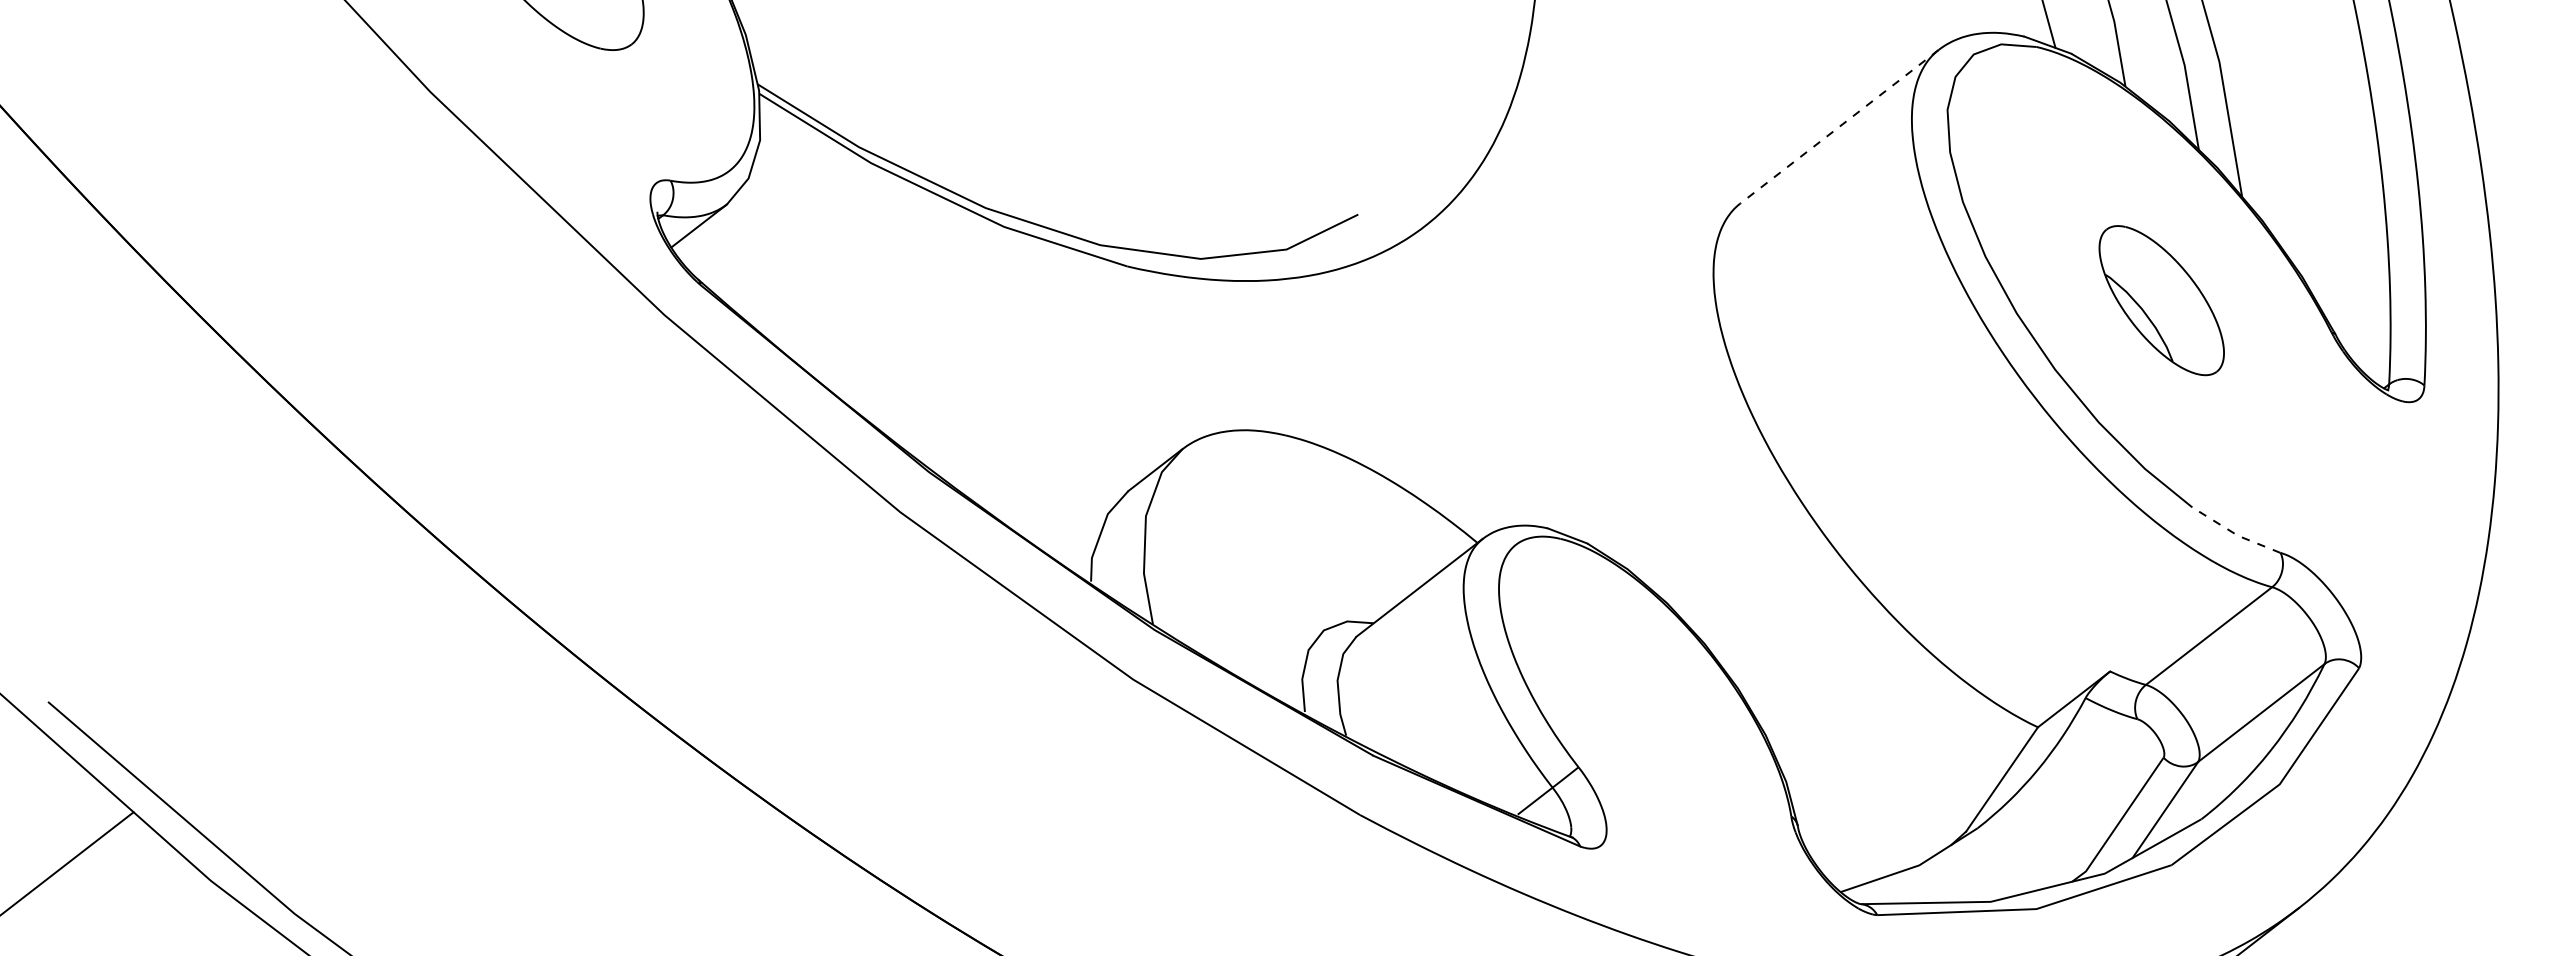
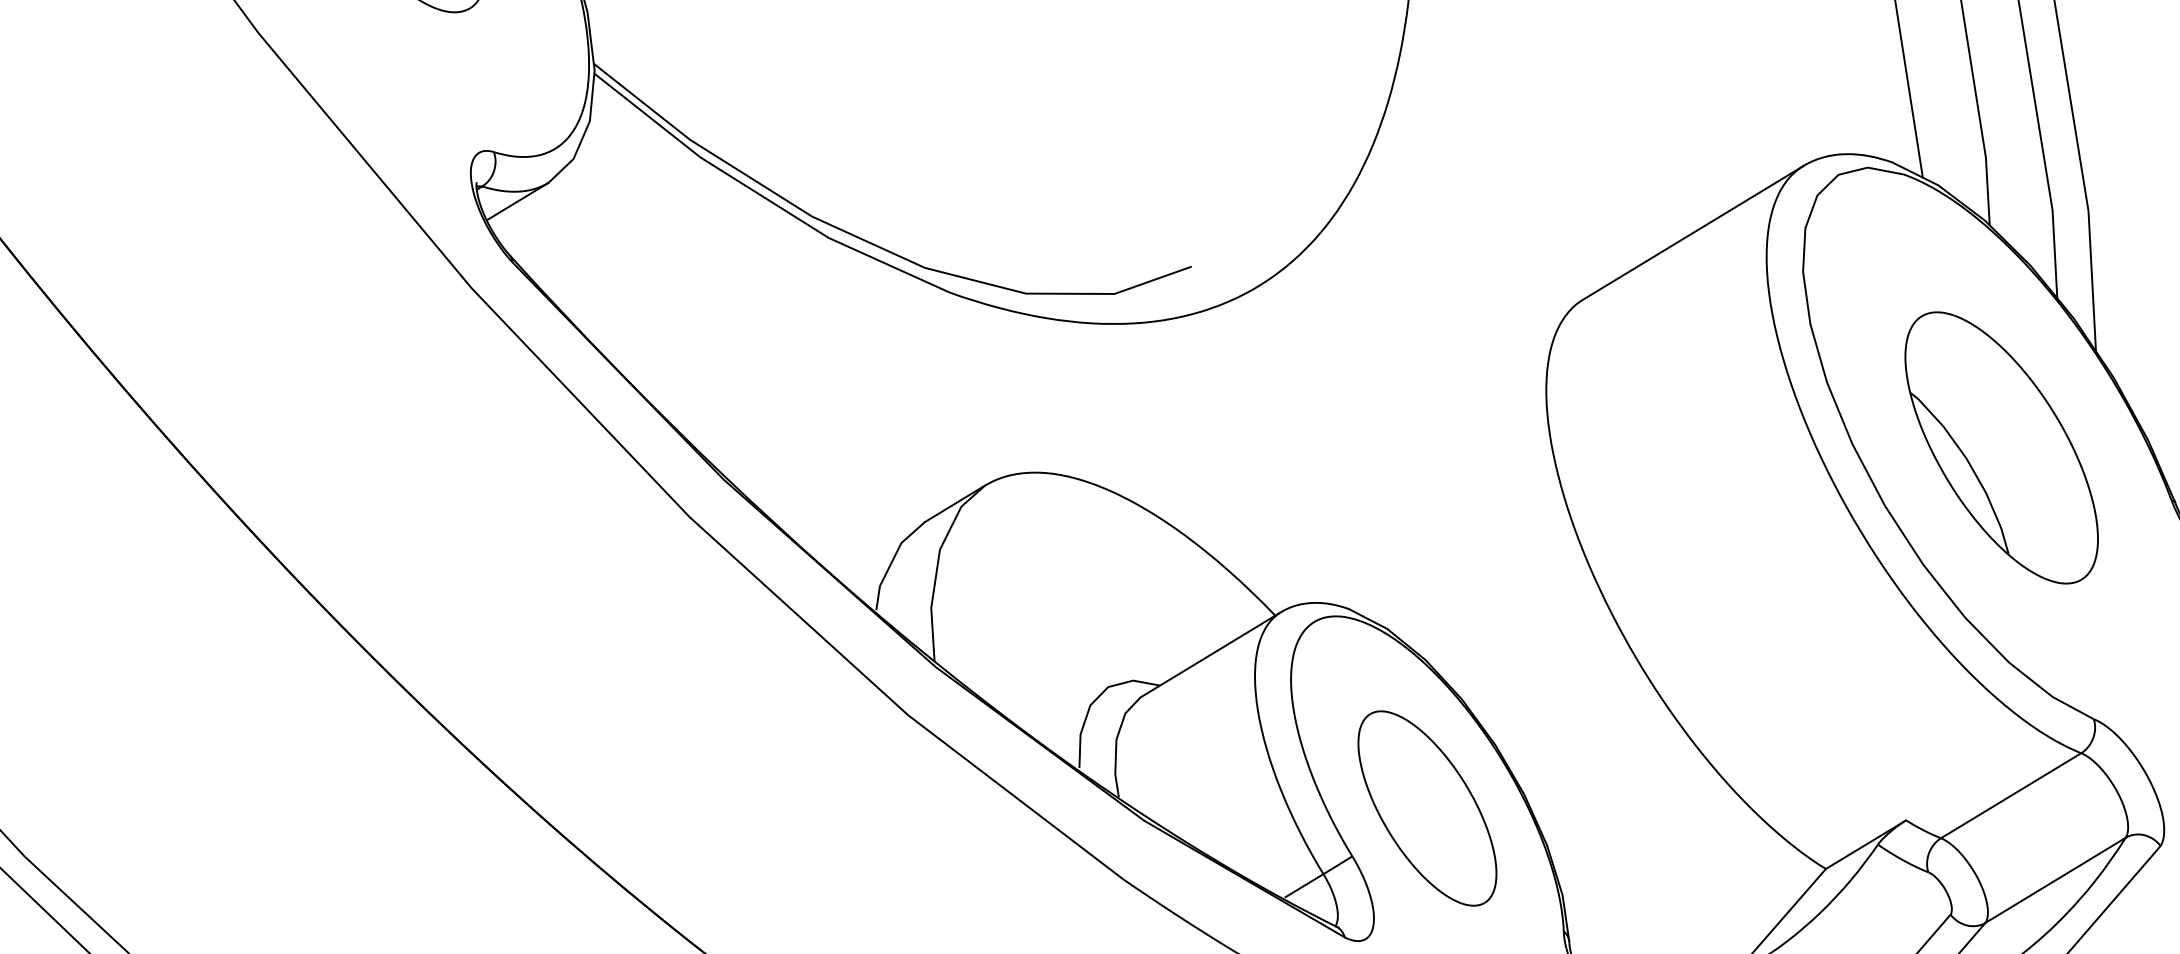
line: (1839, 127) -> (1693, 233), dashed -> solid
part: (2161, 300) -> (2001, 447), size x1.67
line: (2235, 533) -> (2050, 694), dashed -> solid
part: (1645, 712) -> (1427, 808), added

